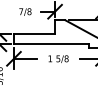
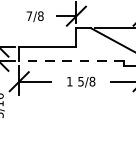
line: (51, 44) -> (71, 61), solid -> dashed

